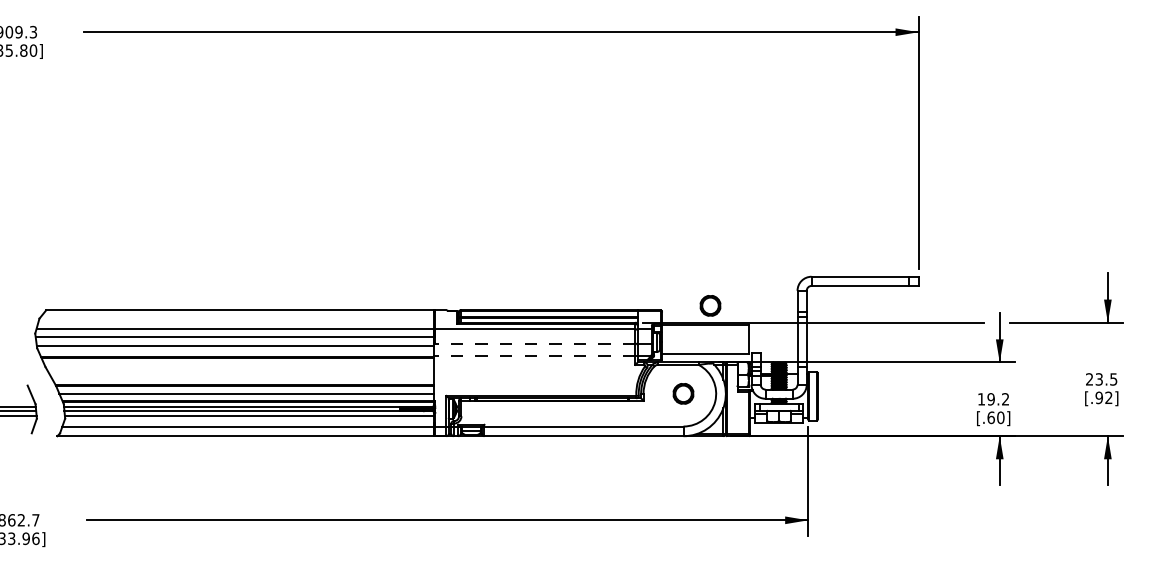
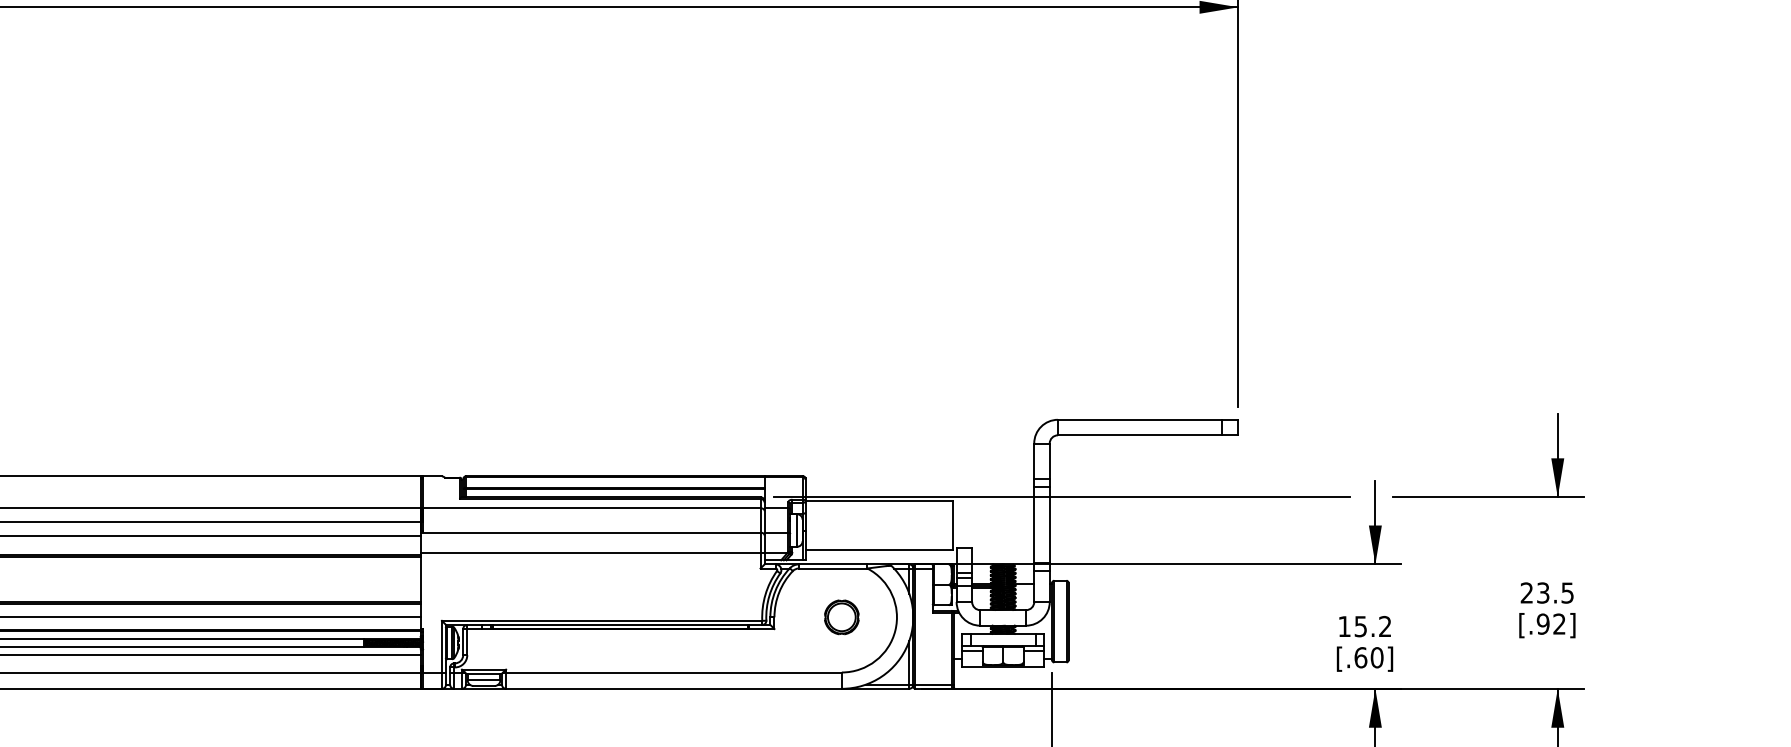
part: (710, 305) -> (887, 468), removed
line: (534, 343) -> (590, 532), dashed -> solid
line: (534, 355) -> (590, 552), dashed -> solid
text: (990, 399) -> (1359, 626), 19.2 -> 15.2

